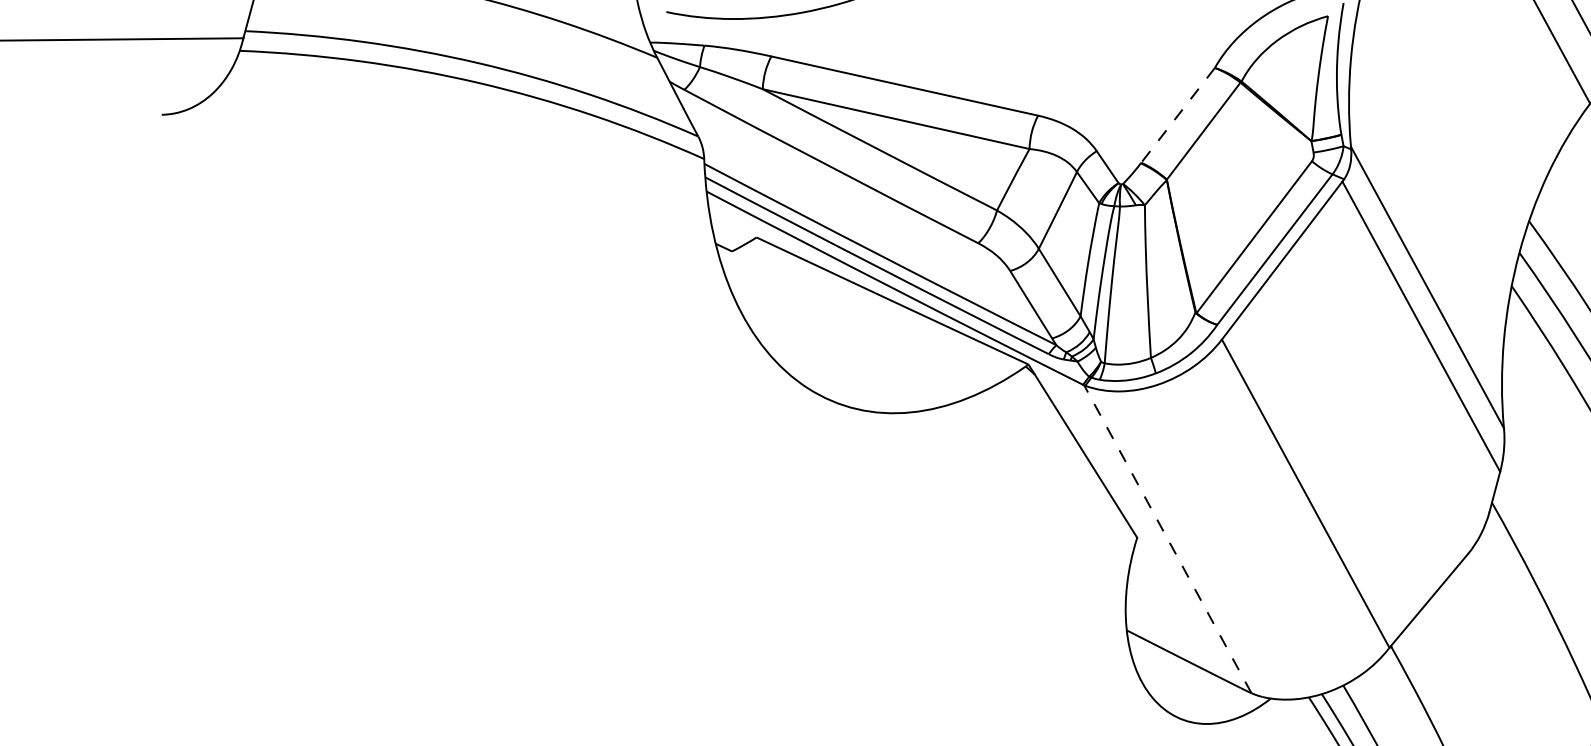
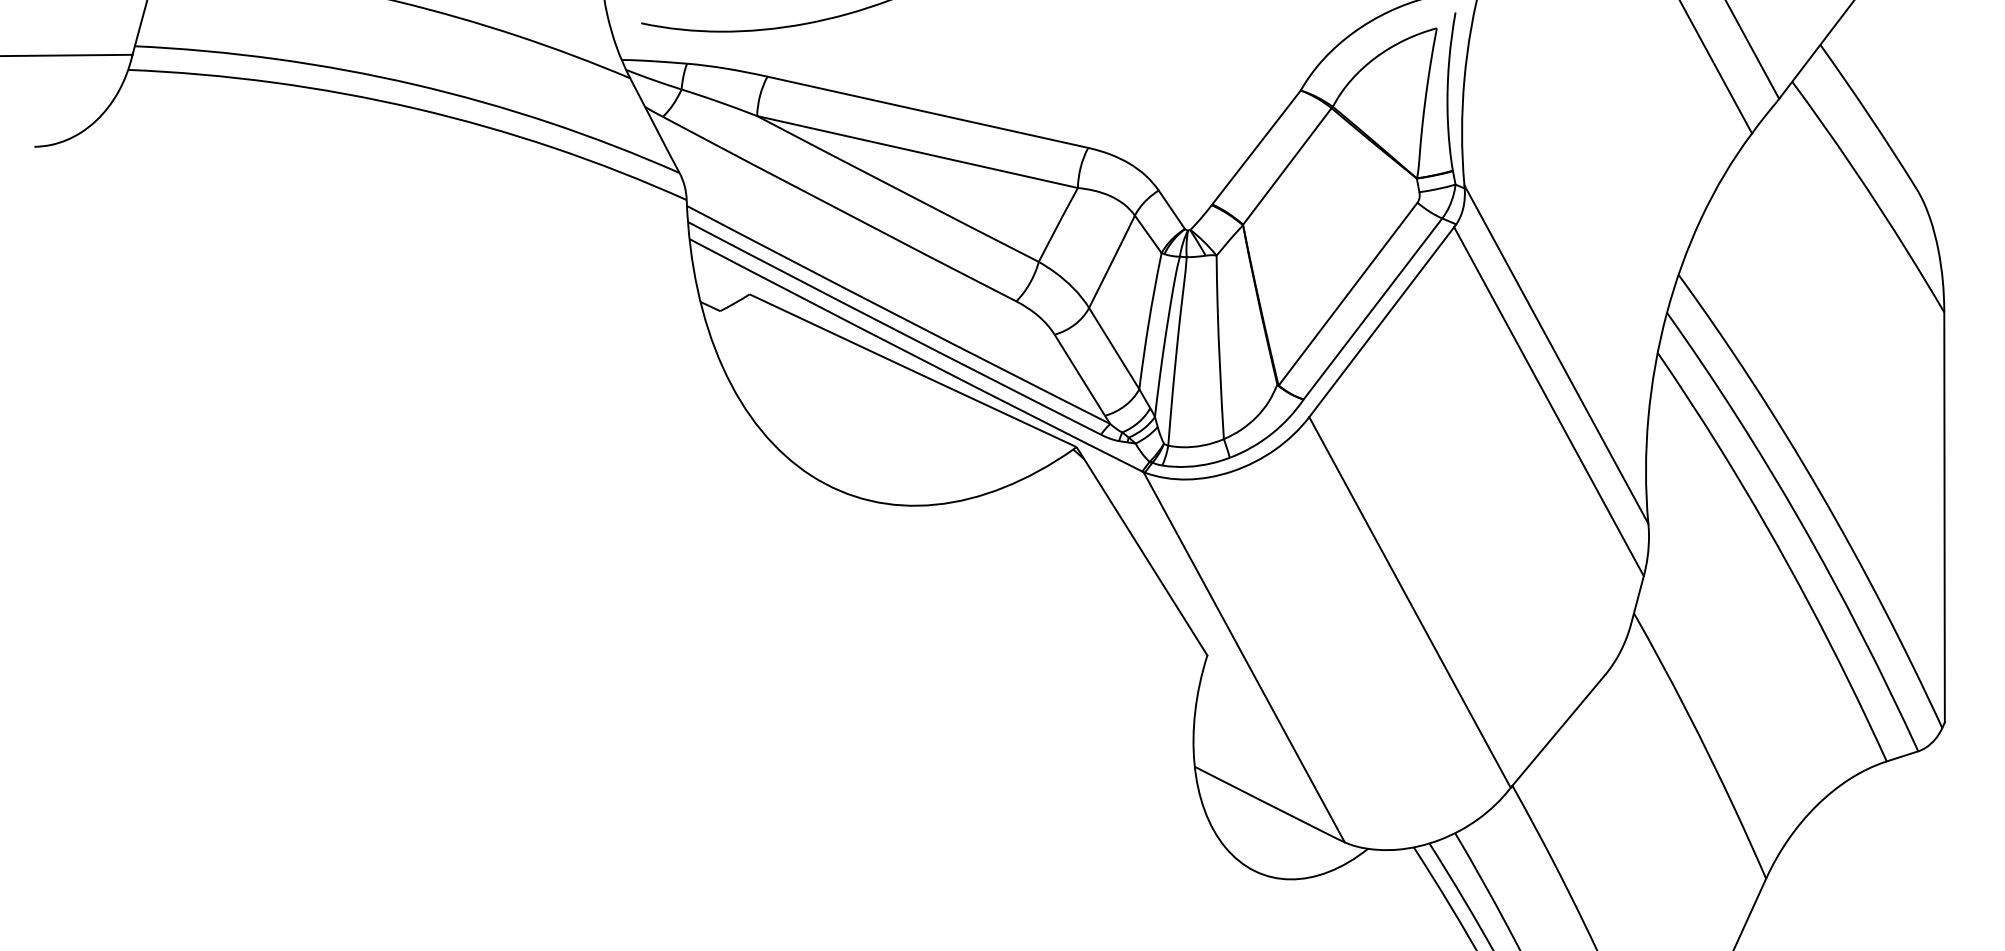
line: (1178, 115) -> (1256, 147), dashed -> solid
line: (1168, 539) -> (1244, 657), dashed -> solid

